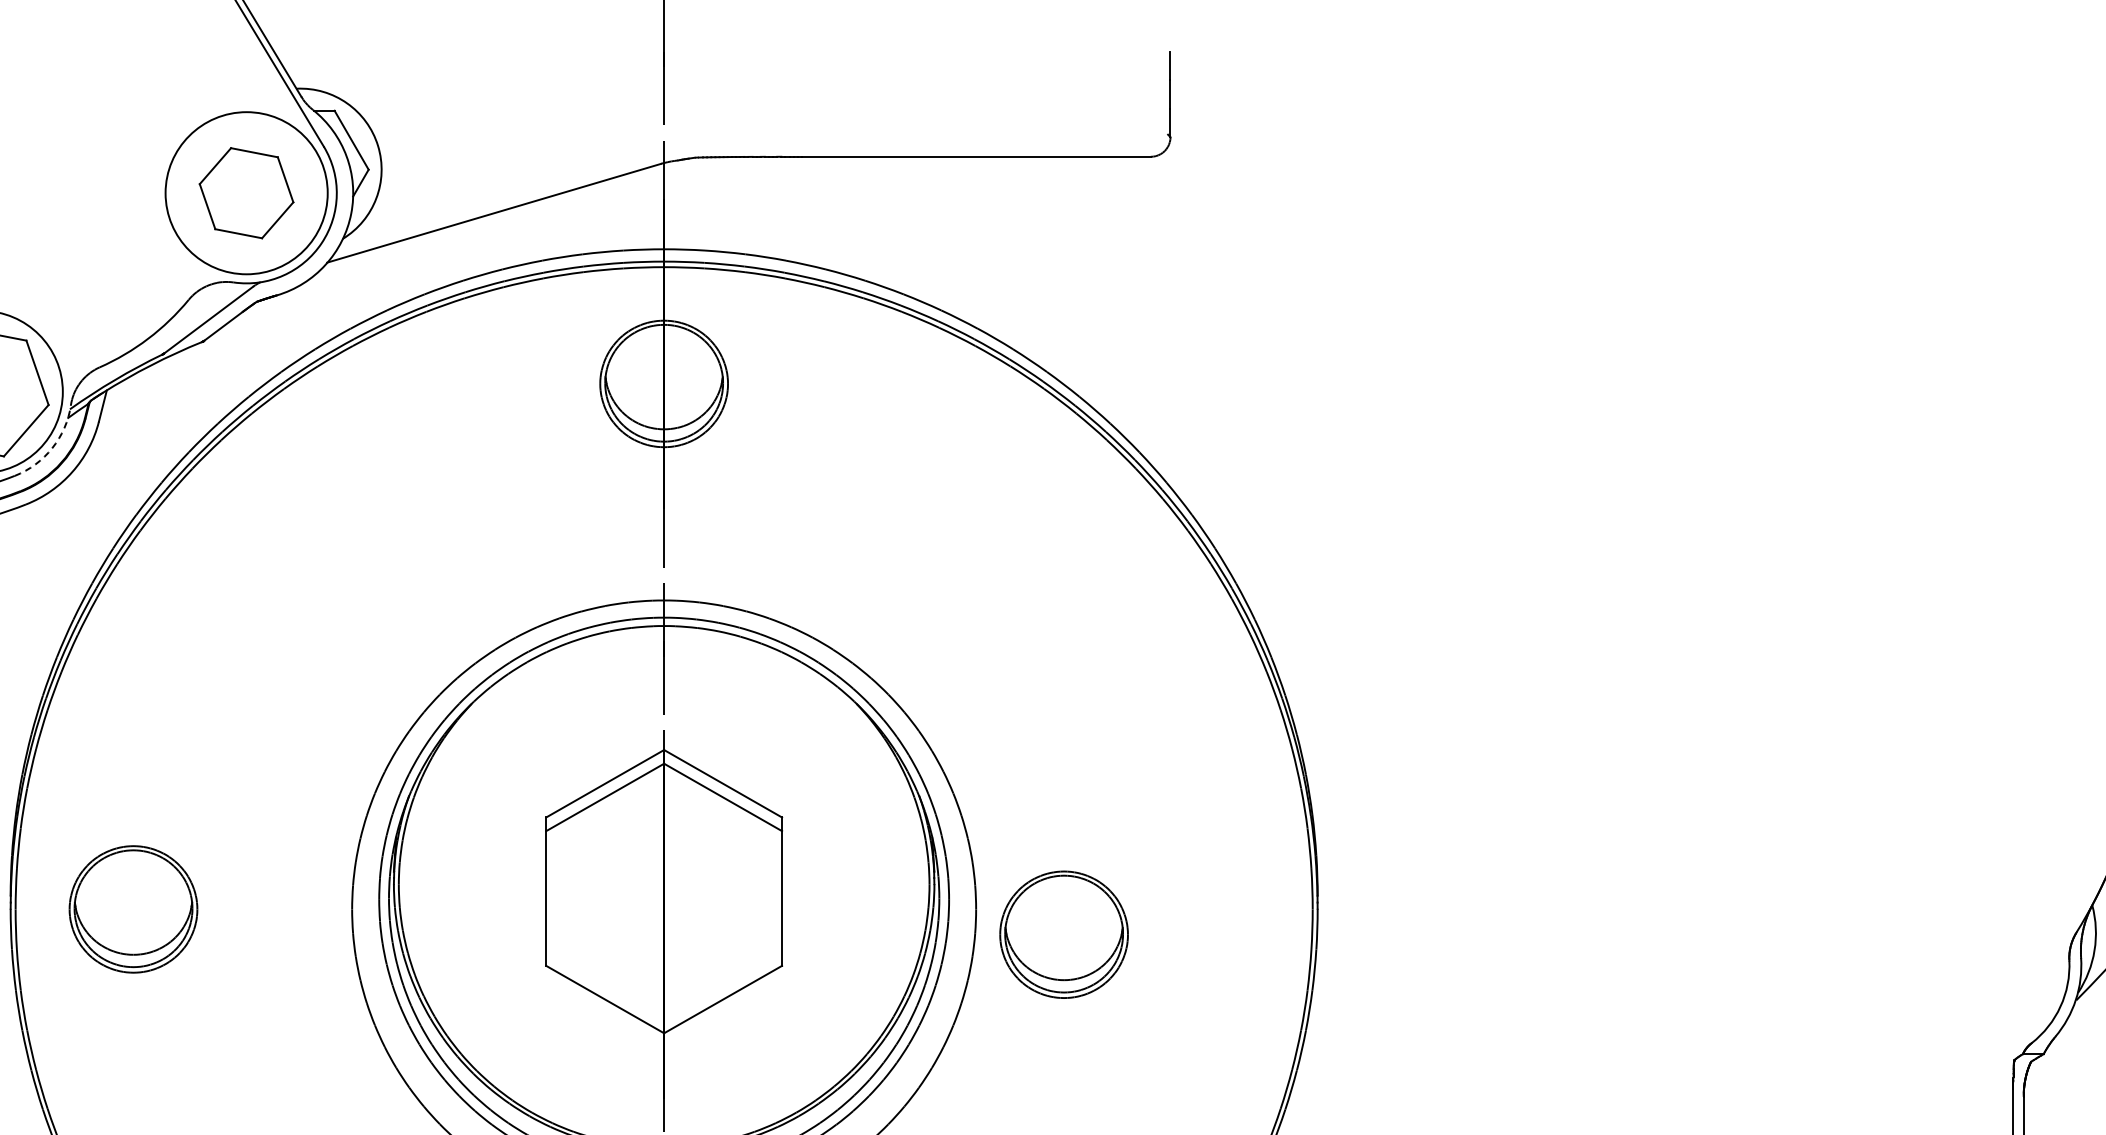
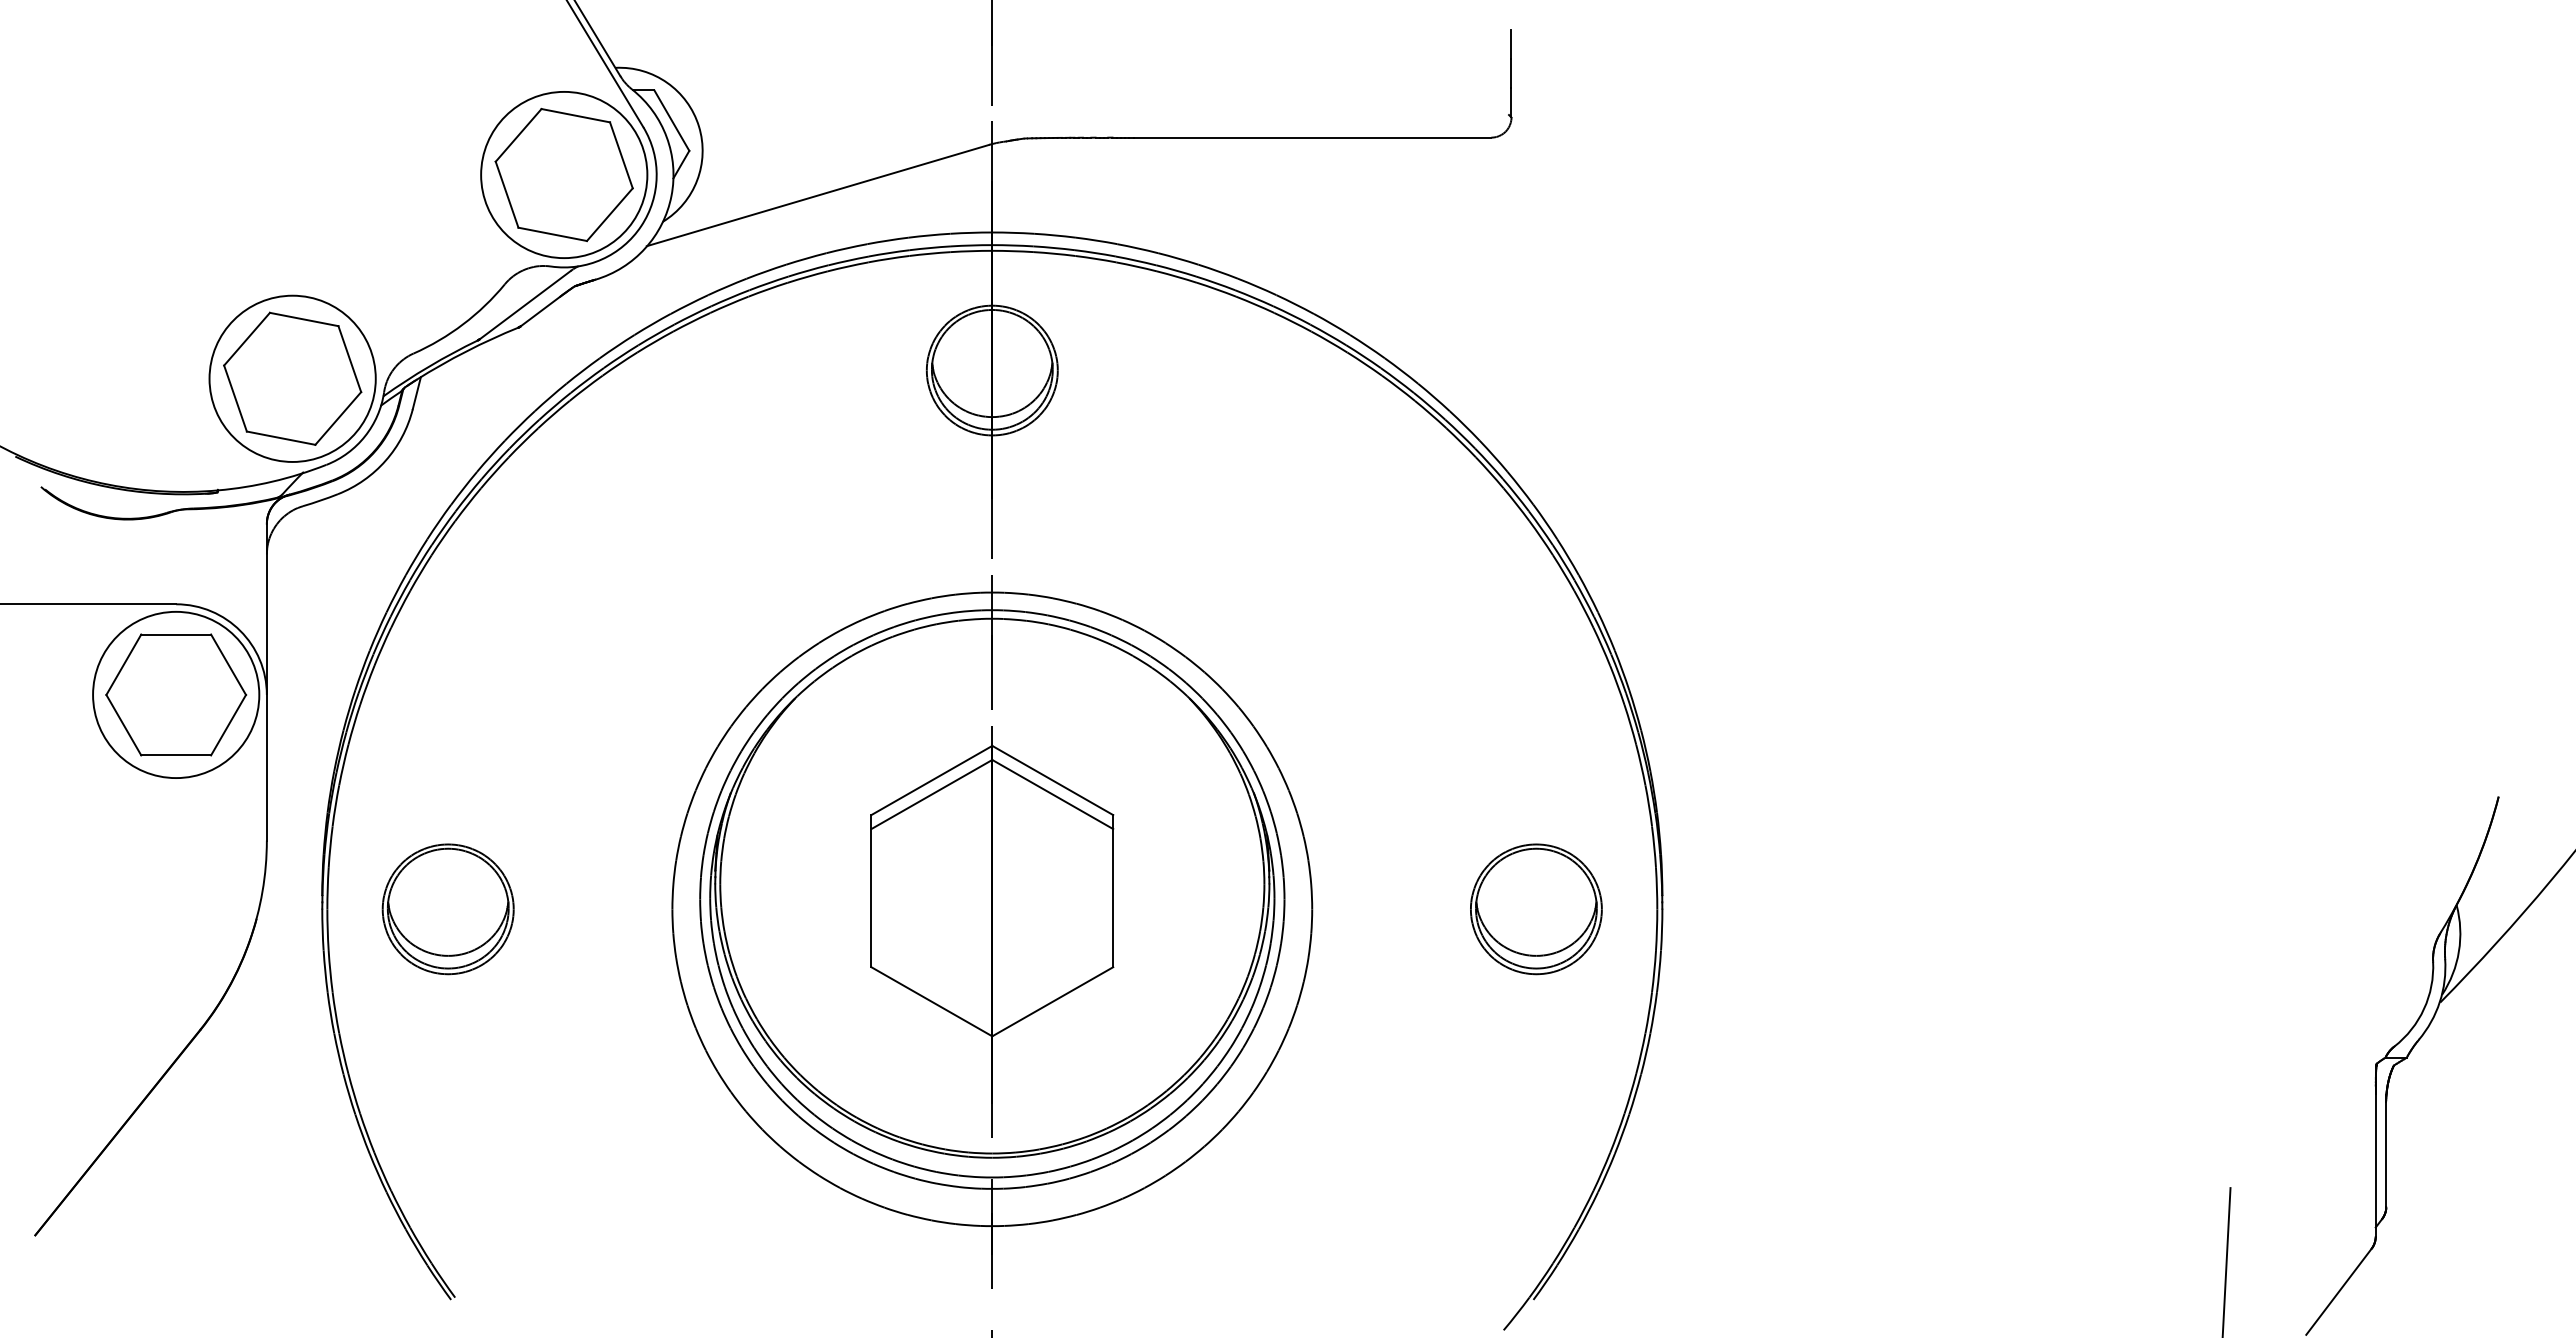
part: (245, 192) -> (563, 174), size x1.43
arc: (52, 448) -> (365, 436), dashed -> solid
part: (1064, 934) -> (1536, 909), moved

